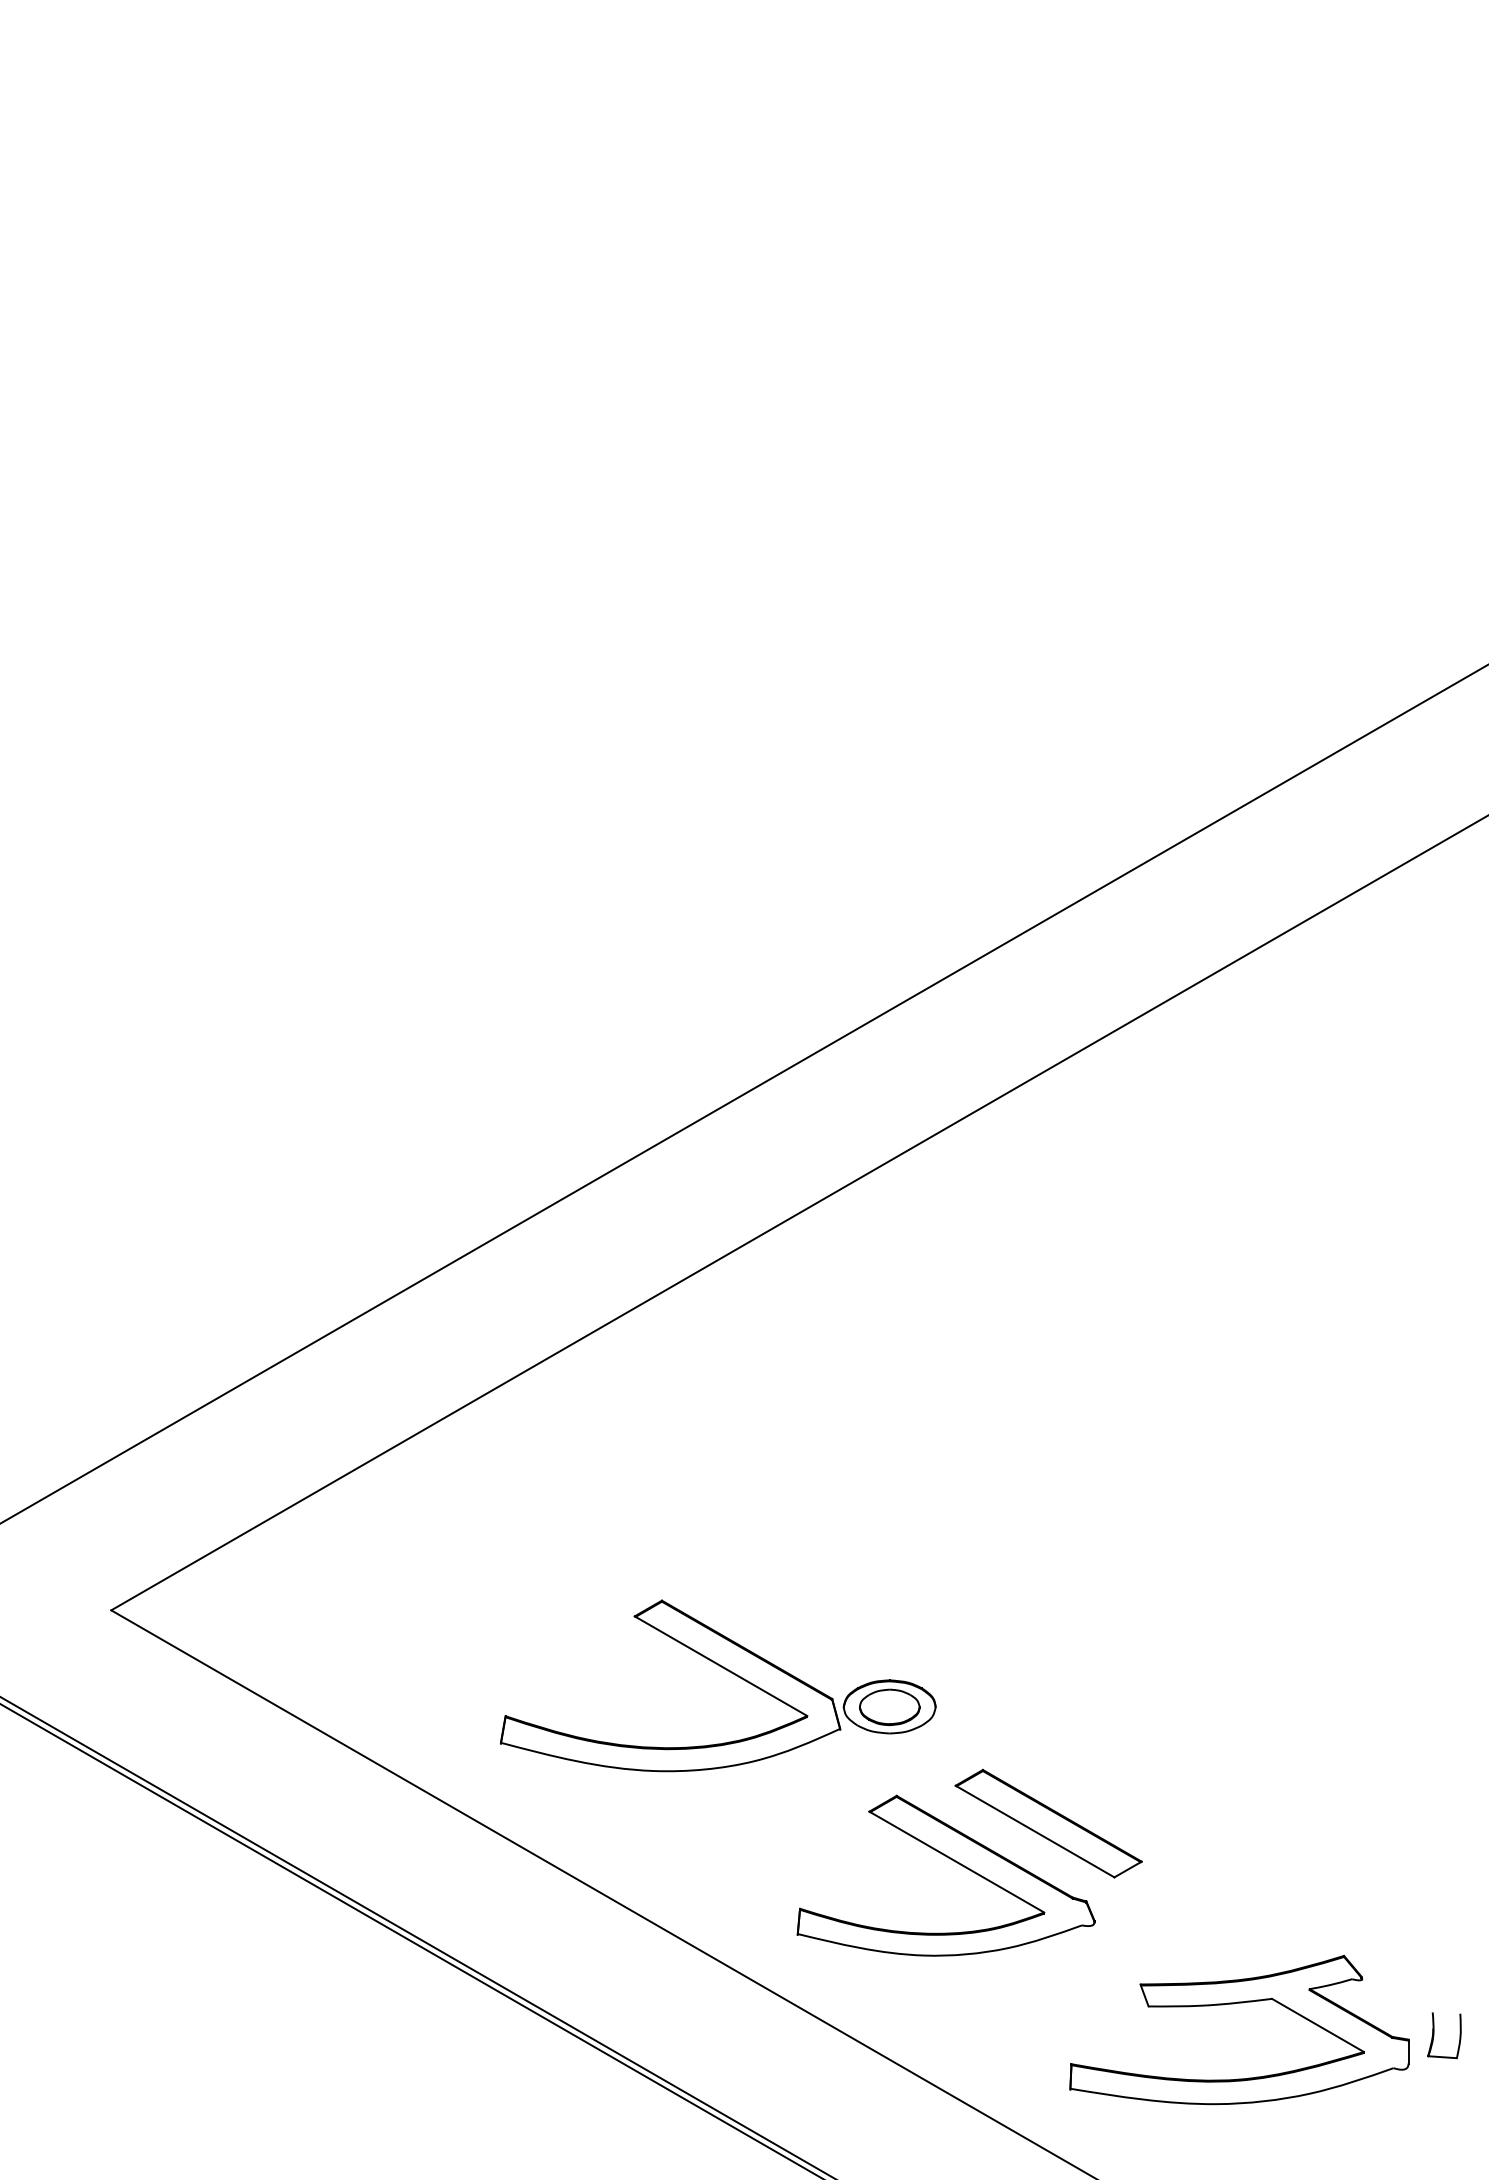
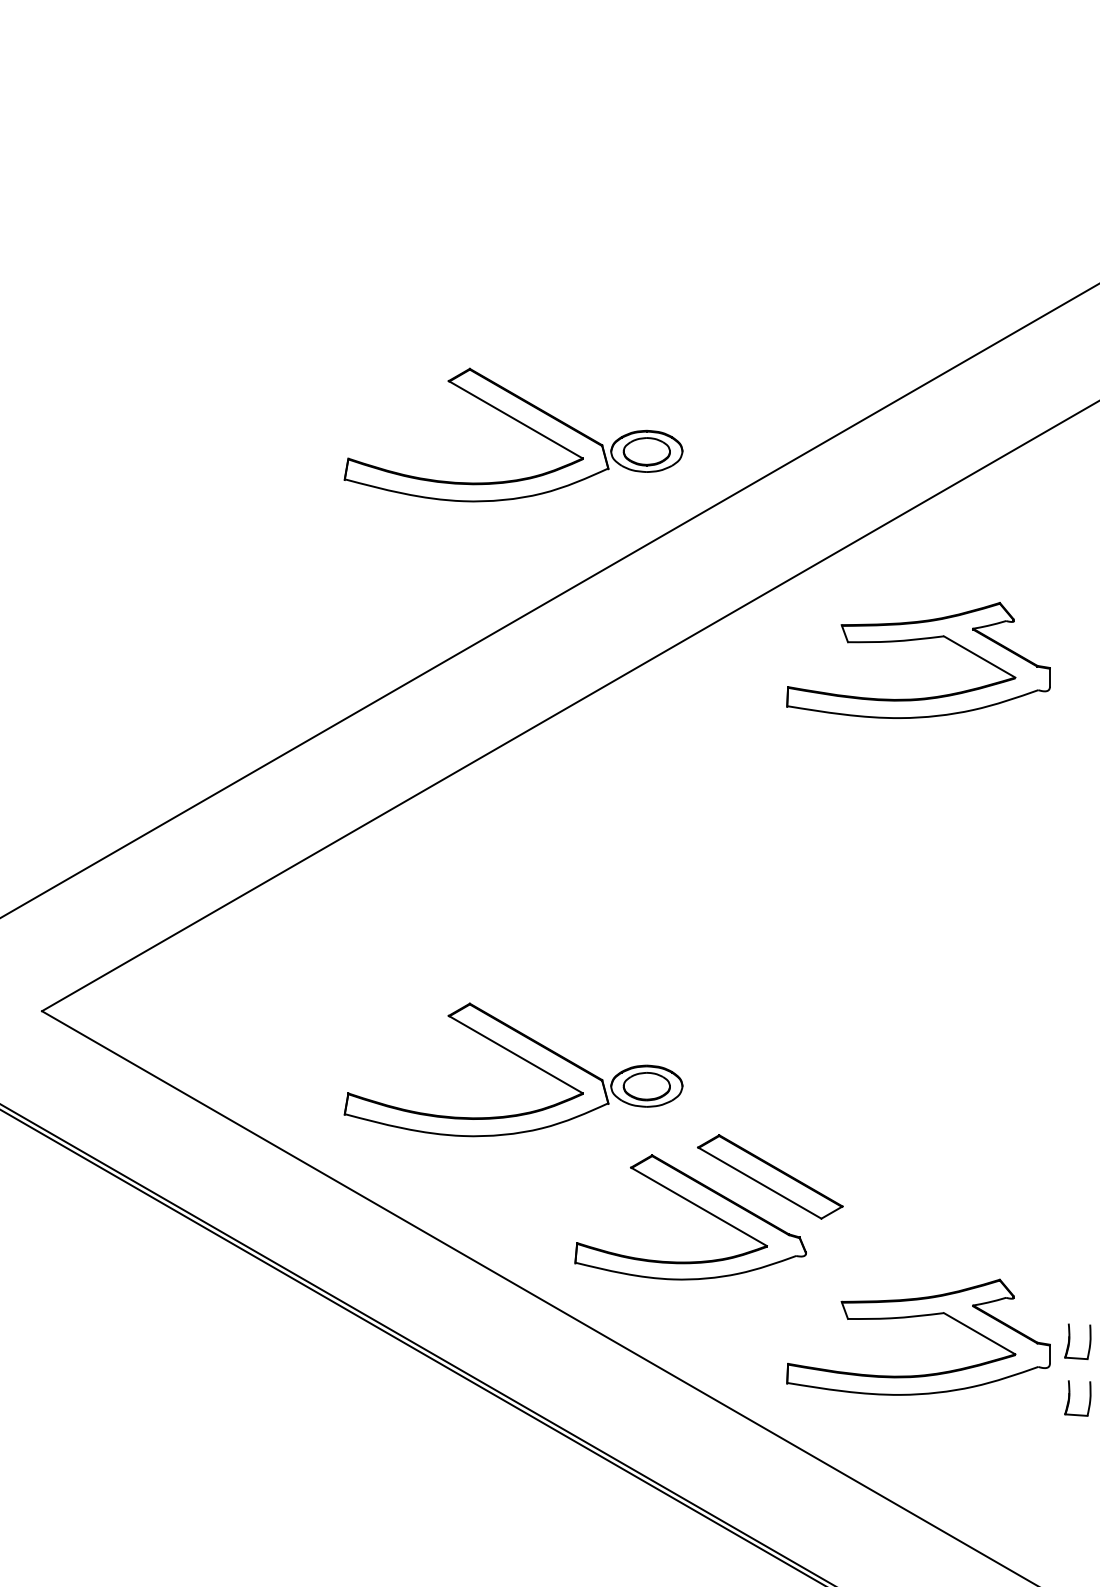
part: (726, 853) -> (520, 423), added
part: (1233, 1133) -> (913, 640), added
part: (1434, 2108) -> (1070, 1398), added

